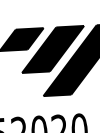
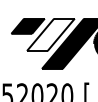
fill: (52, 49) -> (50, 34), removed

